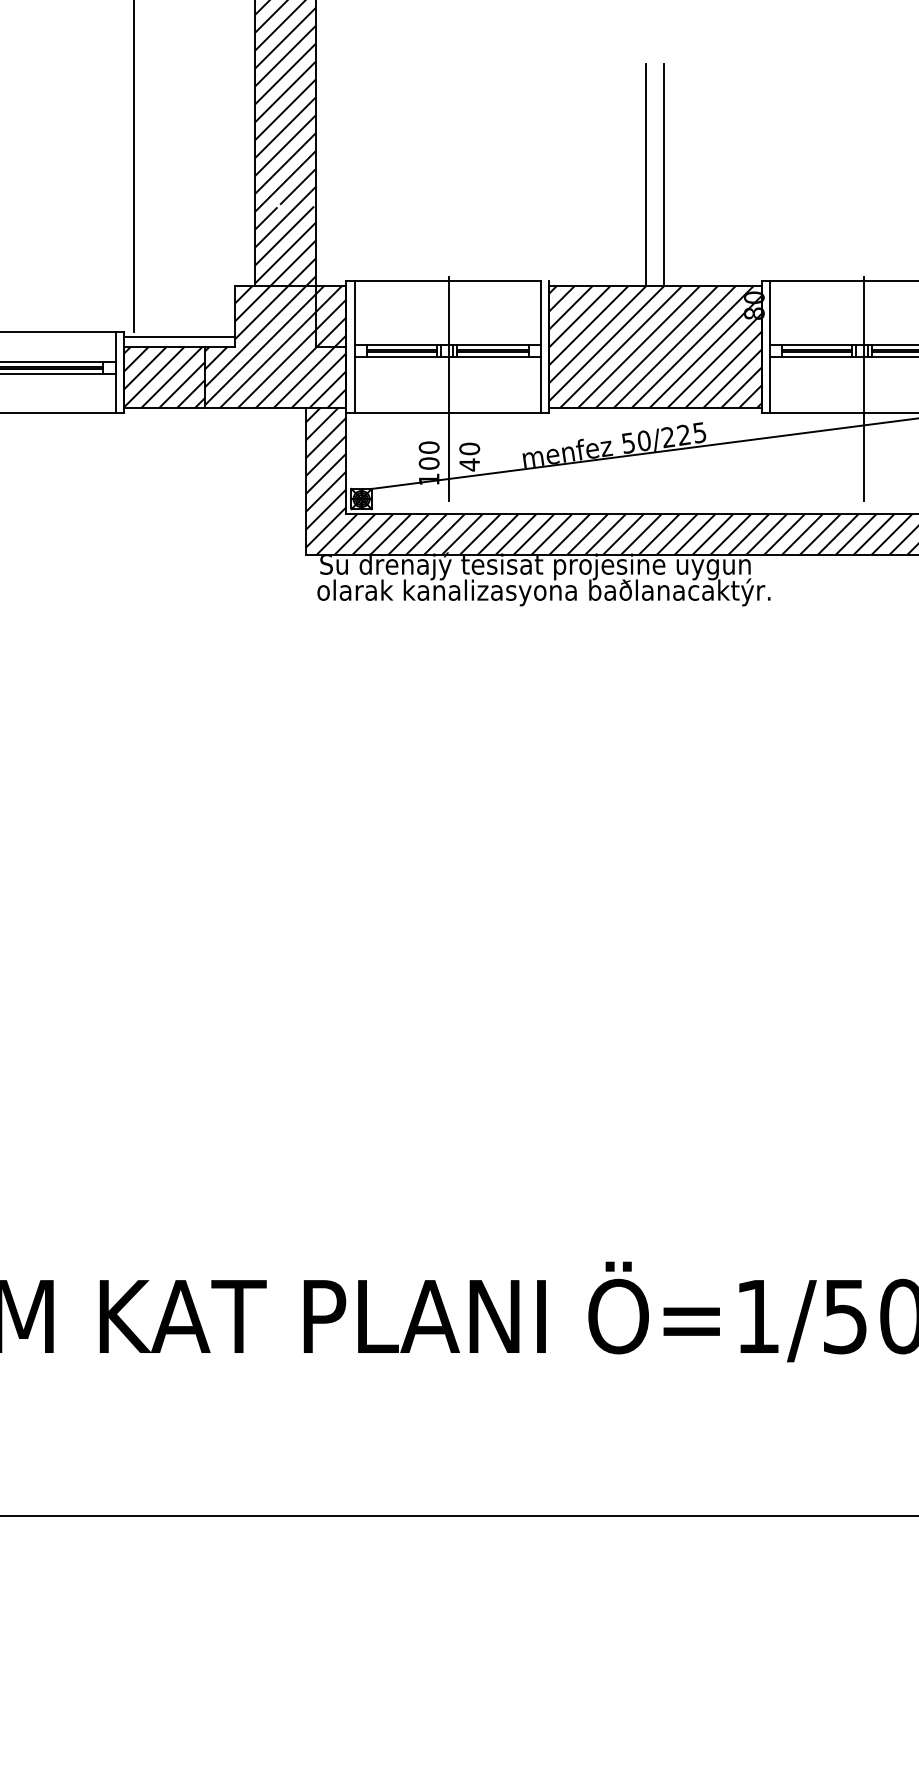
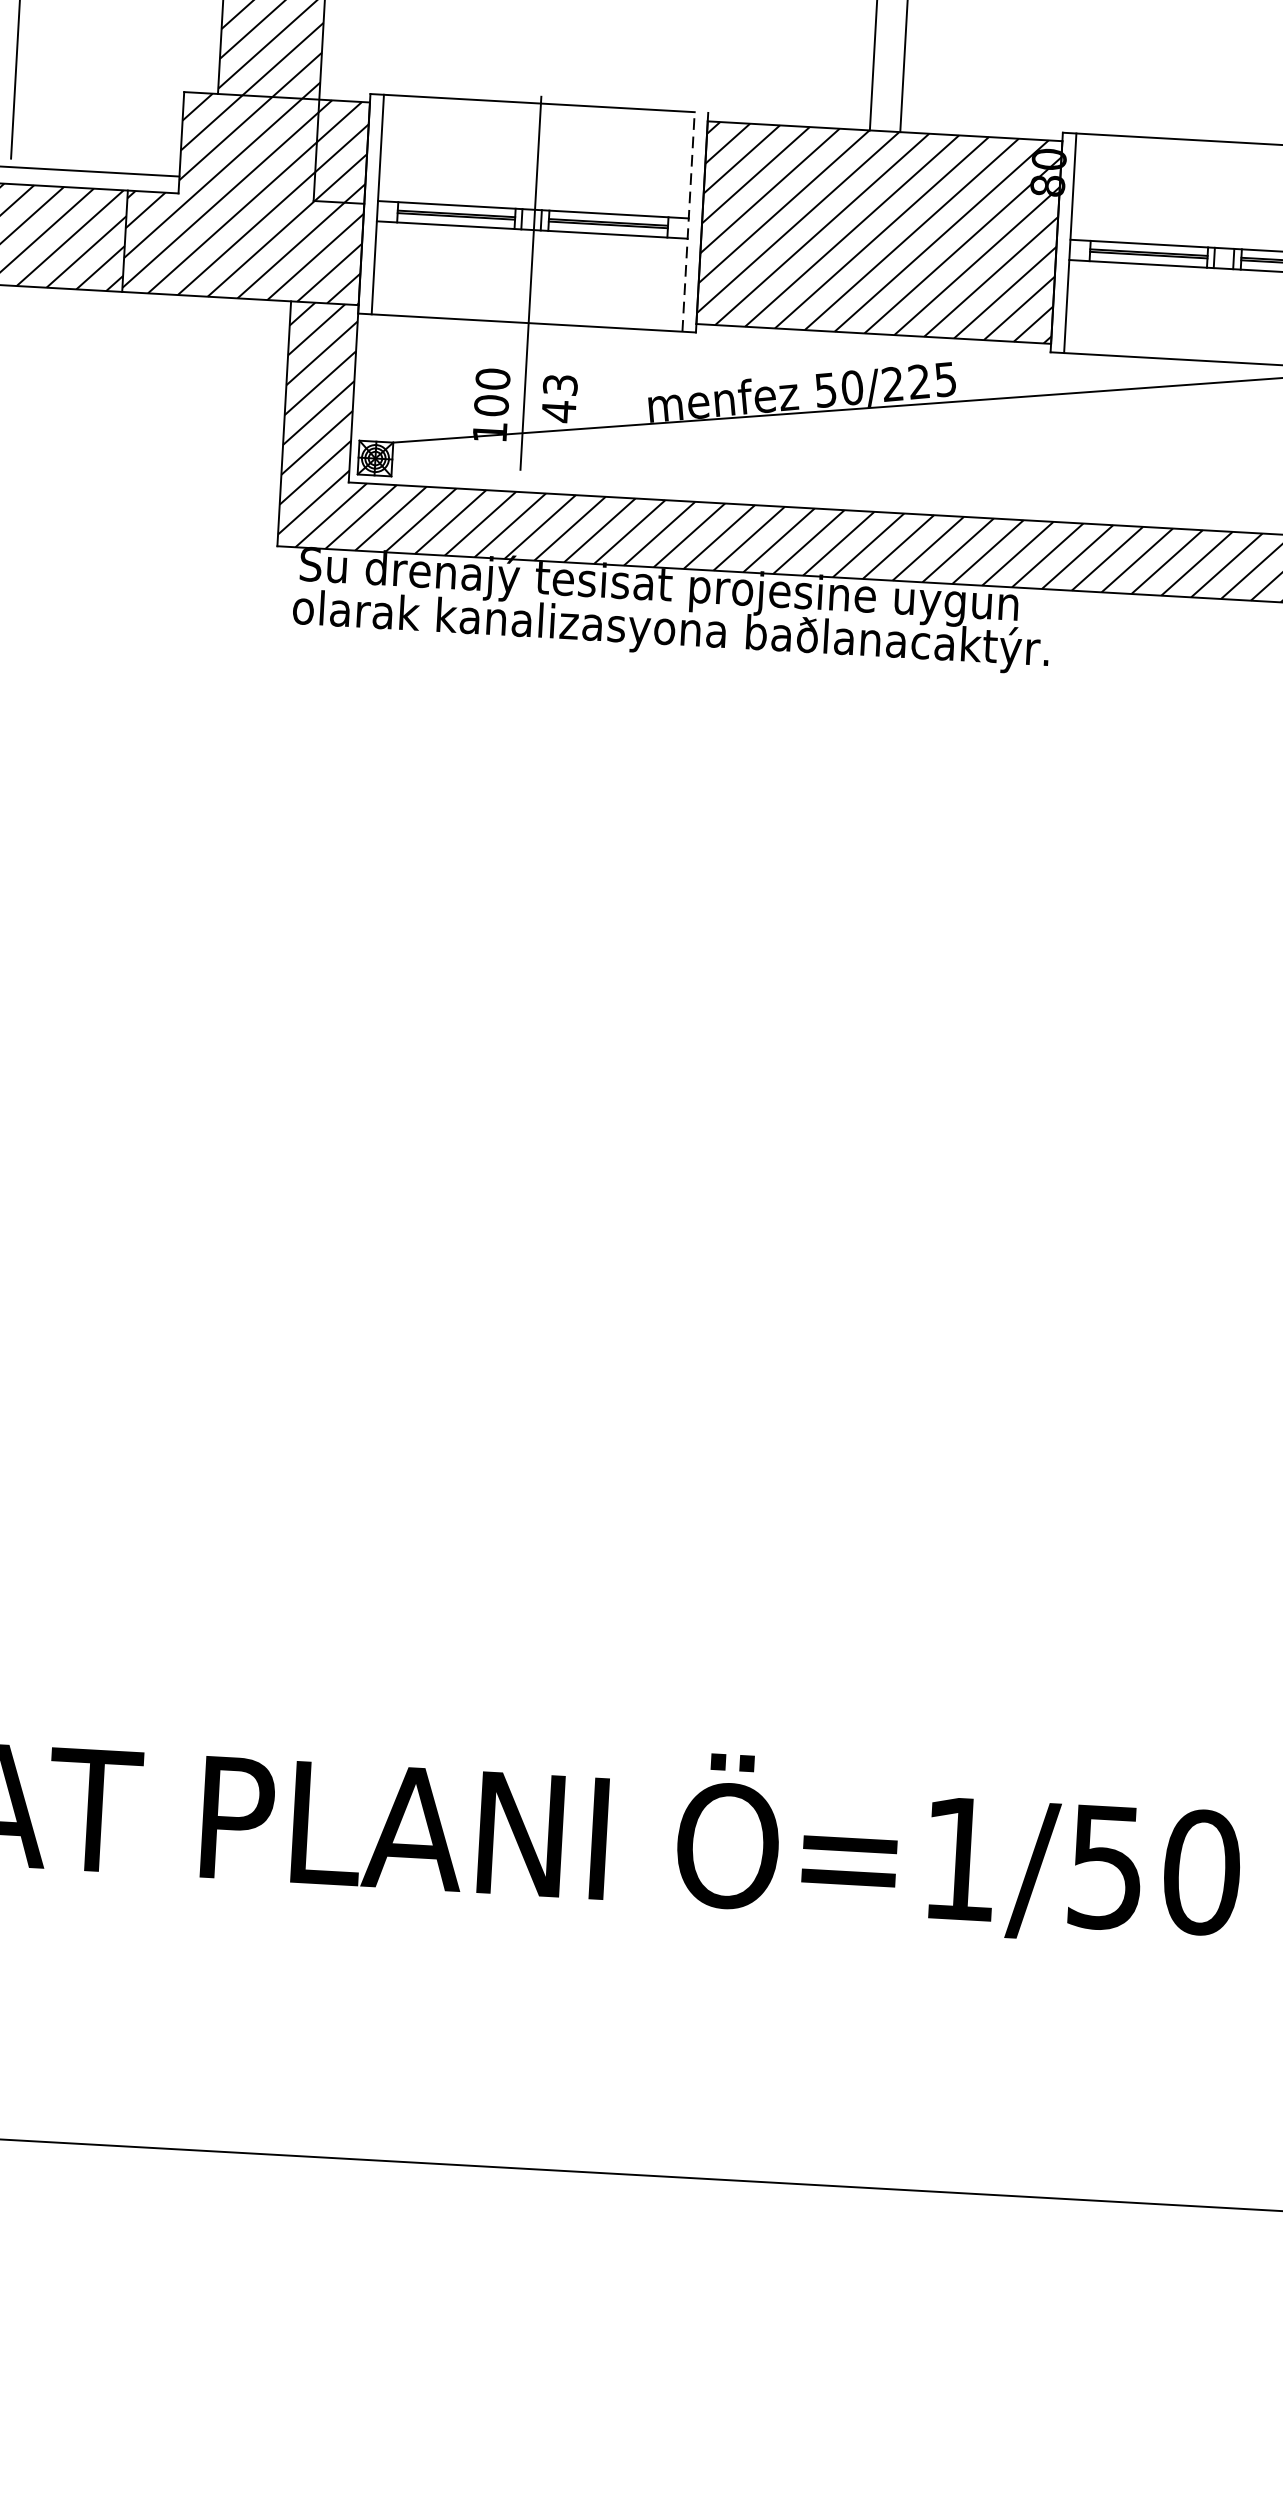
line: (540, 347) -> (687, 222), solid -> dashed
line: (863, 388) -> (1222, 320), removed
text: (469, 448) -> (560, 384), 40 -> 43

